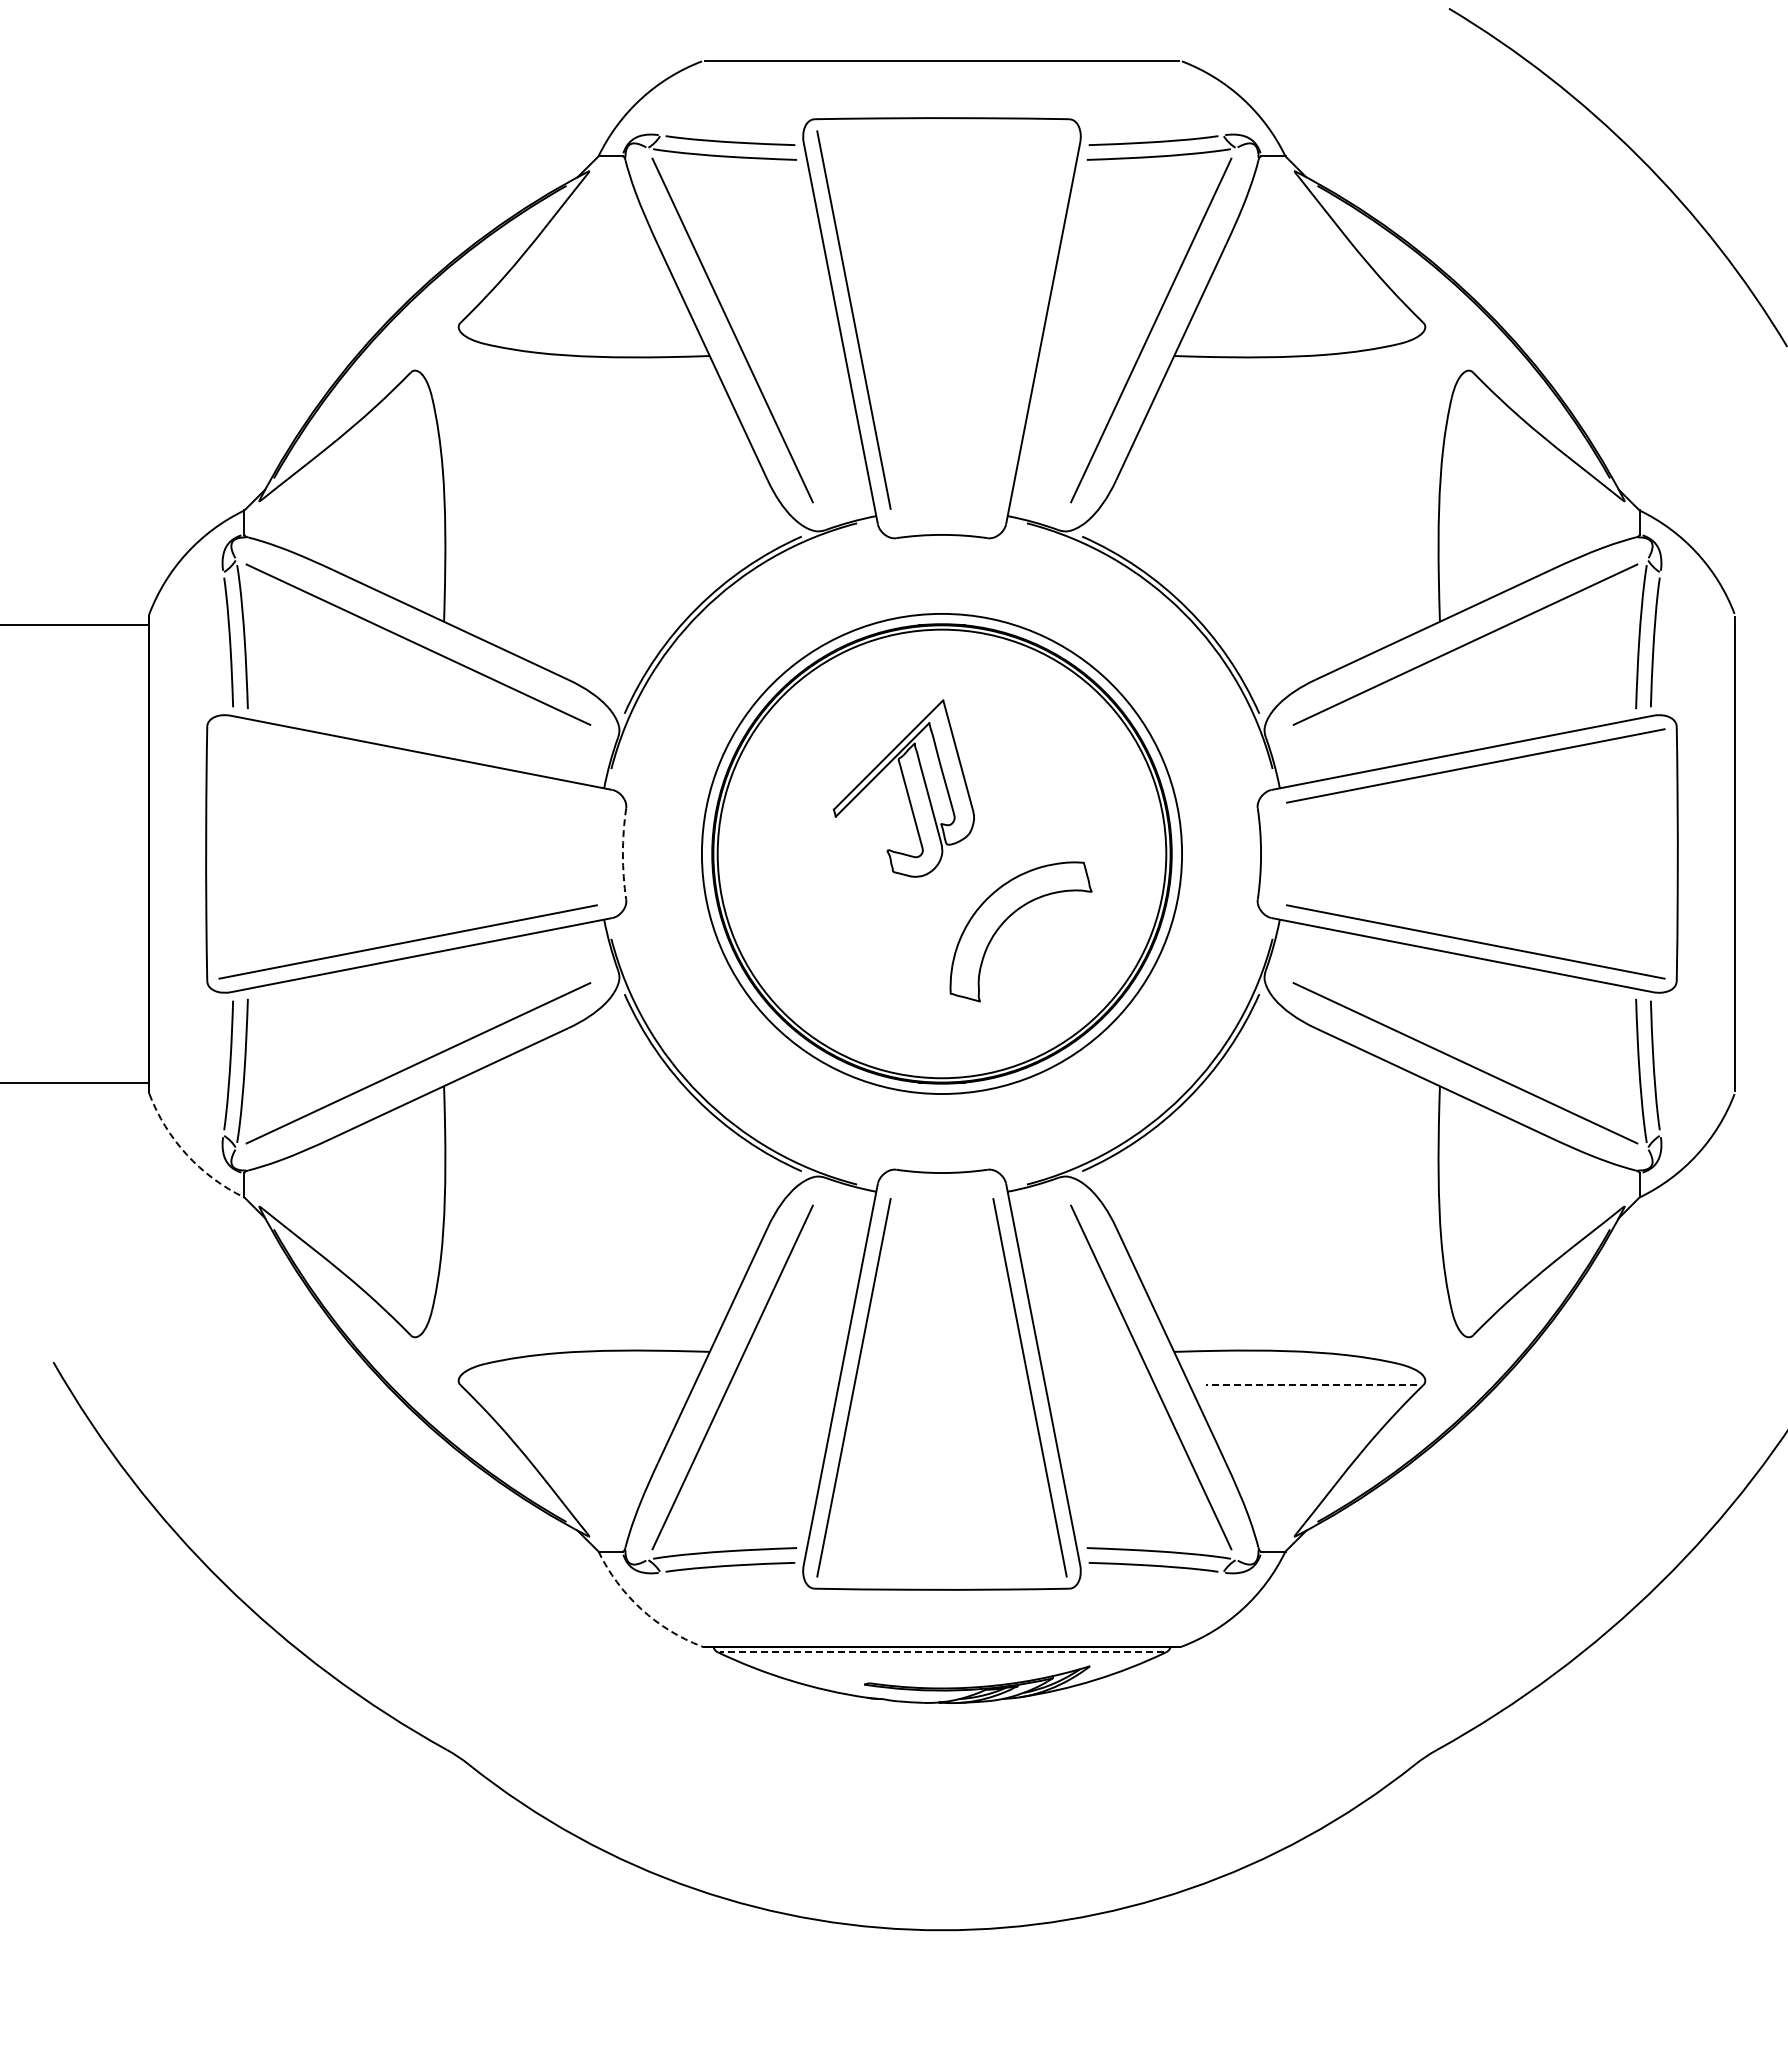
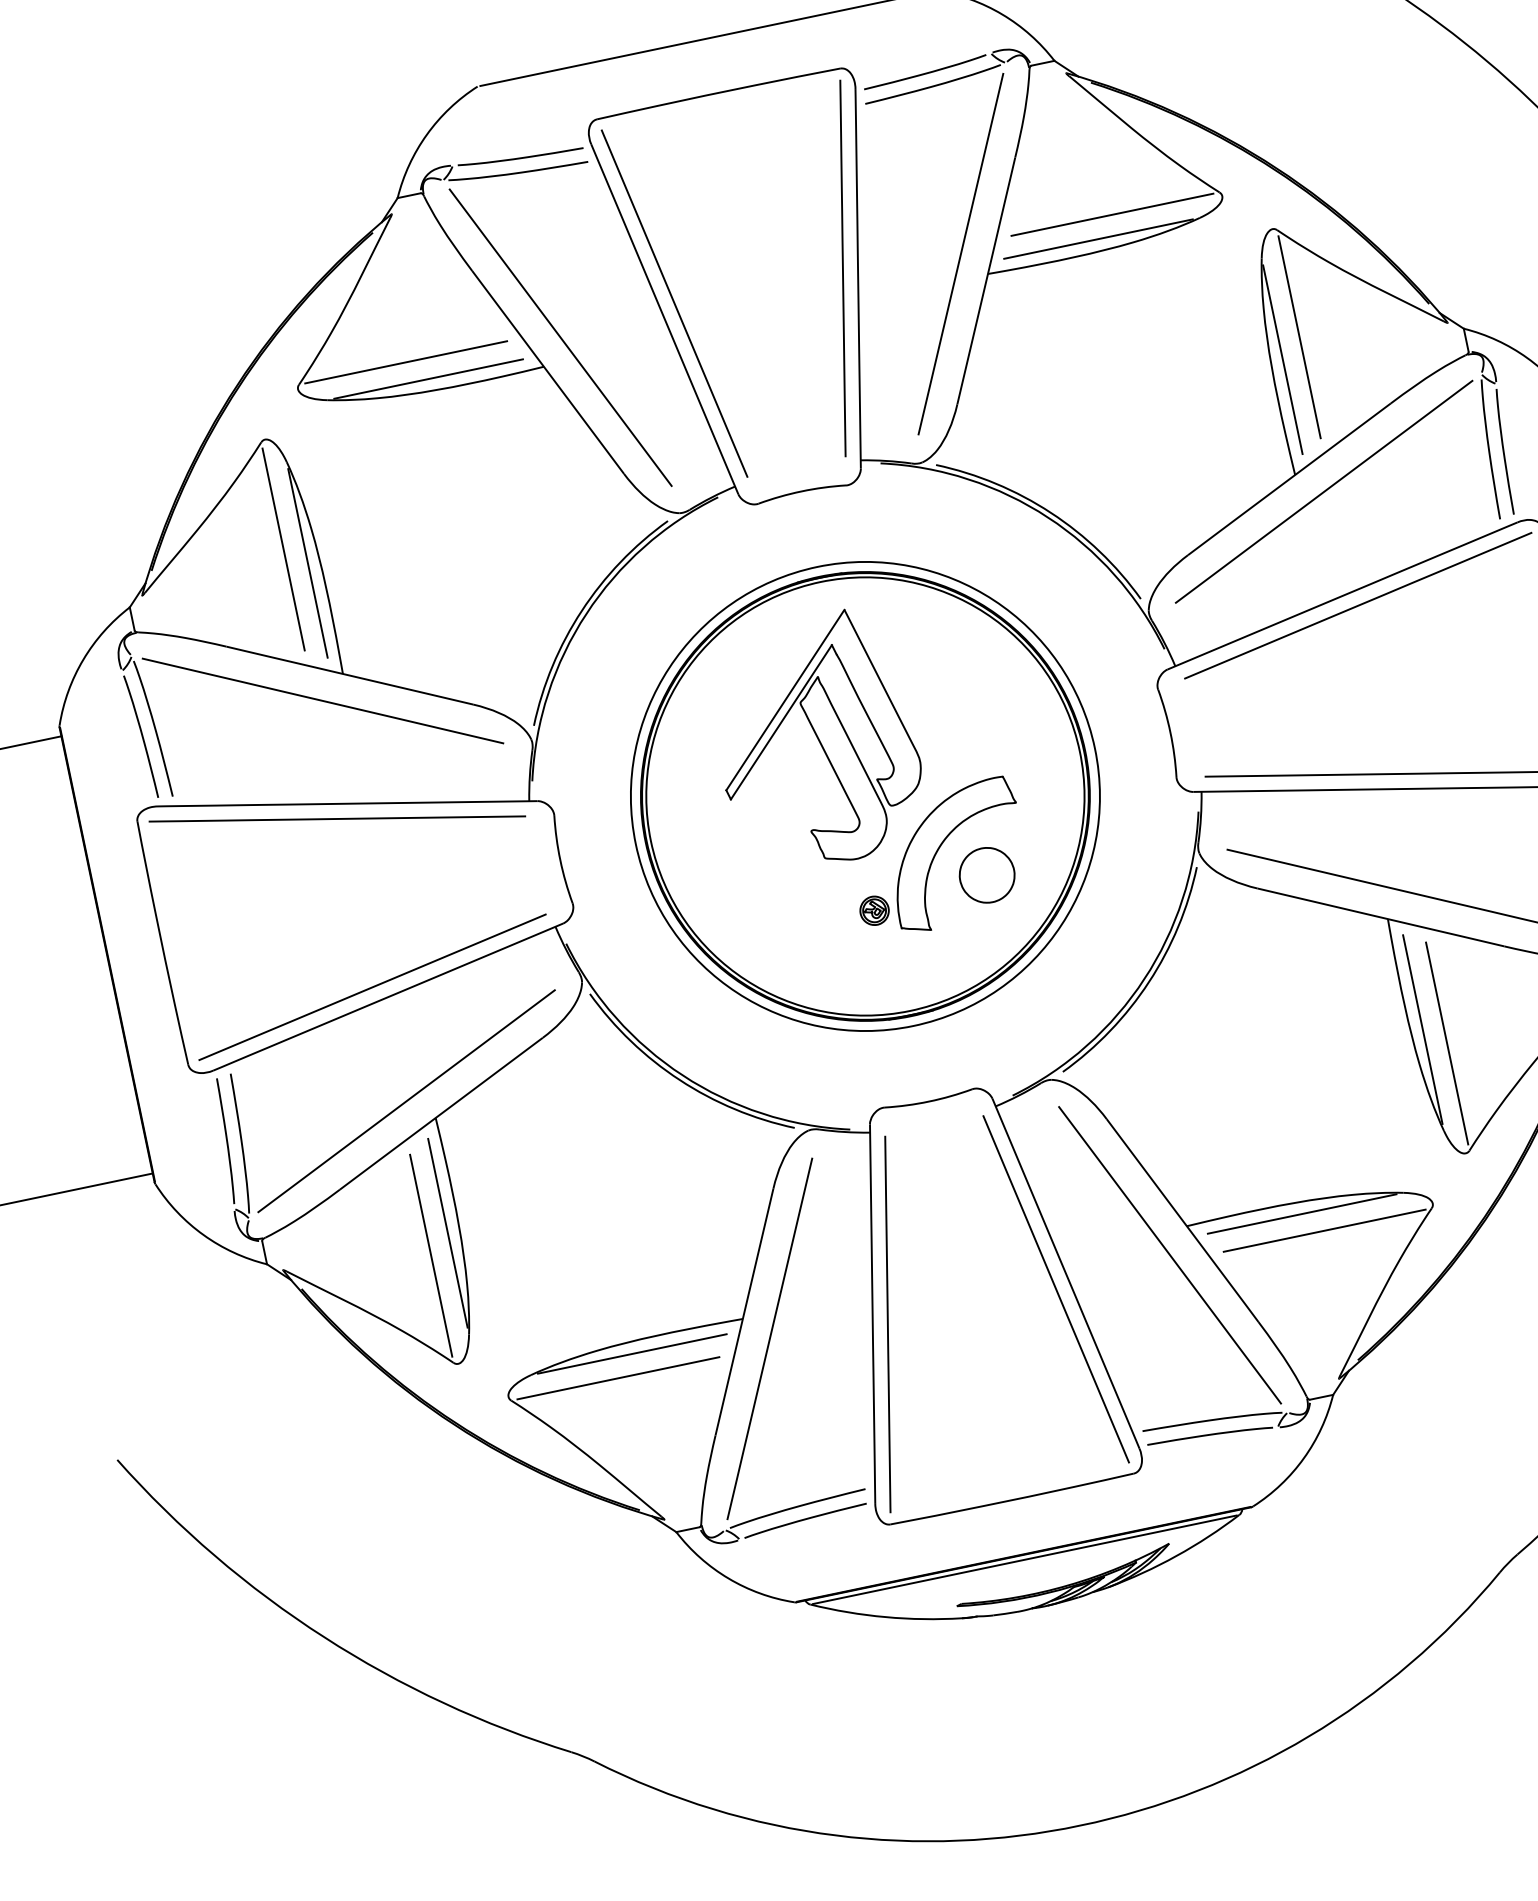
line: (1029, 319) -> (842, 267), added
line: (572, 322) -> (405, 362), added
line: (1310, 322) -> (1111, 214), added
line: (591, 344) -> (428, 379), added
line: (1291, 344) -> (1097, 239), added
line: (410, 484) -> (283, 549), added
line: (1473, 484) -> (1299, 337), added
line: (432, 503) -> (308, 563), added
line: (1451, 503) -> (1282, 359), added
line: (407, 765) -> (336, 818), added
part: (903, 788) -> (815, 741), size x1.43
arc: (622, 853) -> (559, 859), dashed -> solid
part: (1047, 958) -> (987, 875), added
part: (926, 969) -> (873, 910), added
arc: (186, 1154) -> (203, 1234), dashed -> solid
line: (432, 1203) -> (448, 1232), added
line: (1451, 1203) -> (1422, 1028), added
line: (410, 1222) -> (430, 1255), added
line: (1473, 1222) -> (1447, 1042), added
line: (591, 1363) -> (632, 1353), added
line: (1291, 1363) -> (1301, 1213), added
line: (572, 1385) -> (618, 1378), added
line: (1311, 1385) -> (1324, 1230), dashed -> solid
arc: (641, 1608) -> (728, 1577), dashed -> solid
line: (942, 1652) -> (1025, 1559), dashed -> solid

